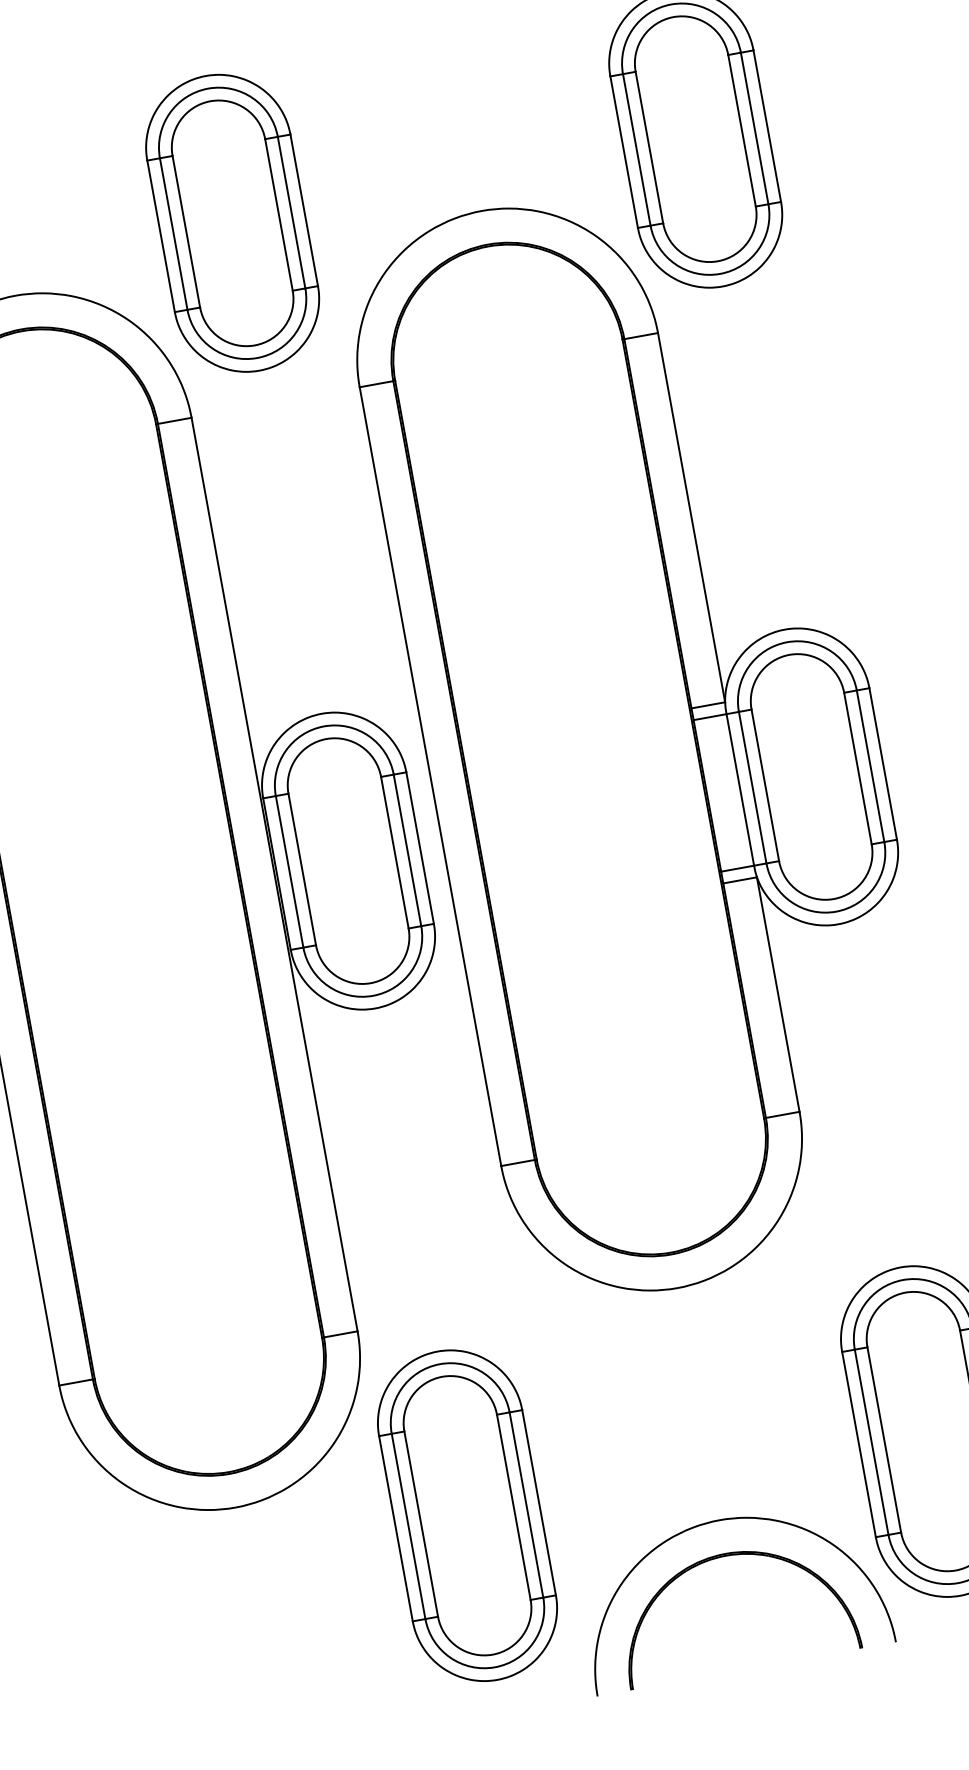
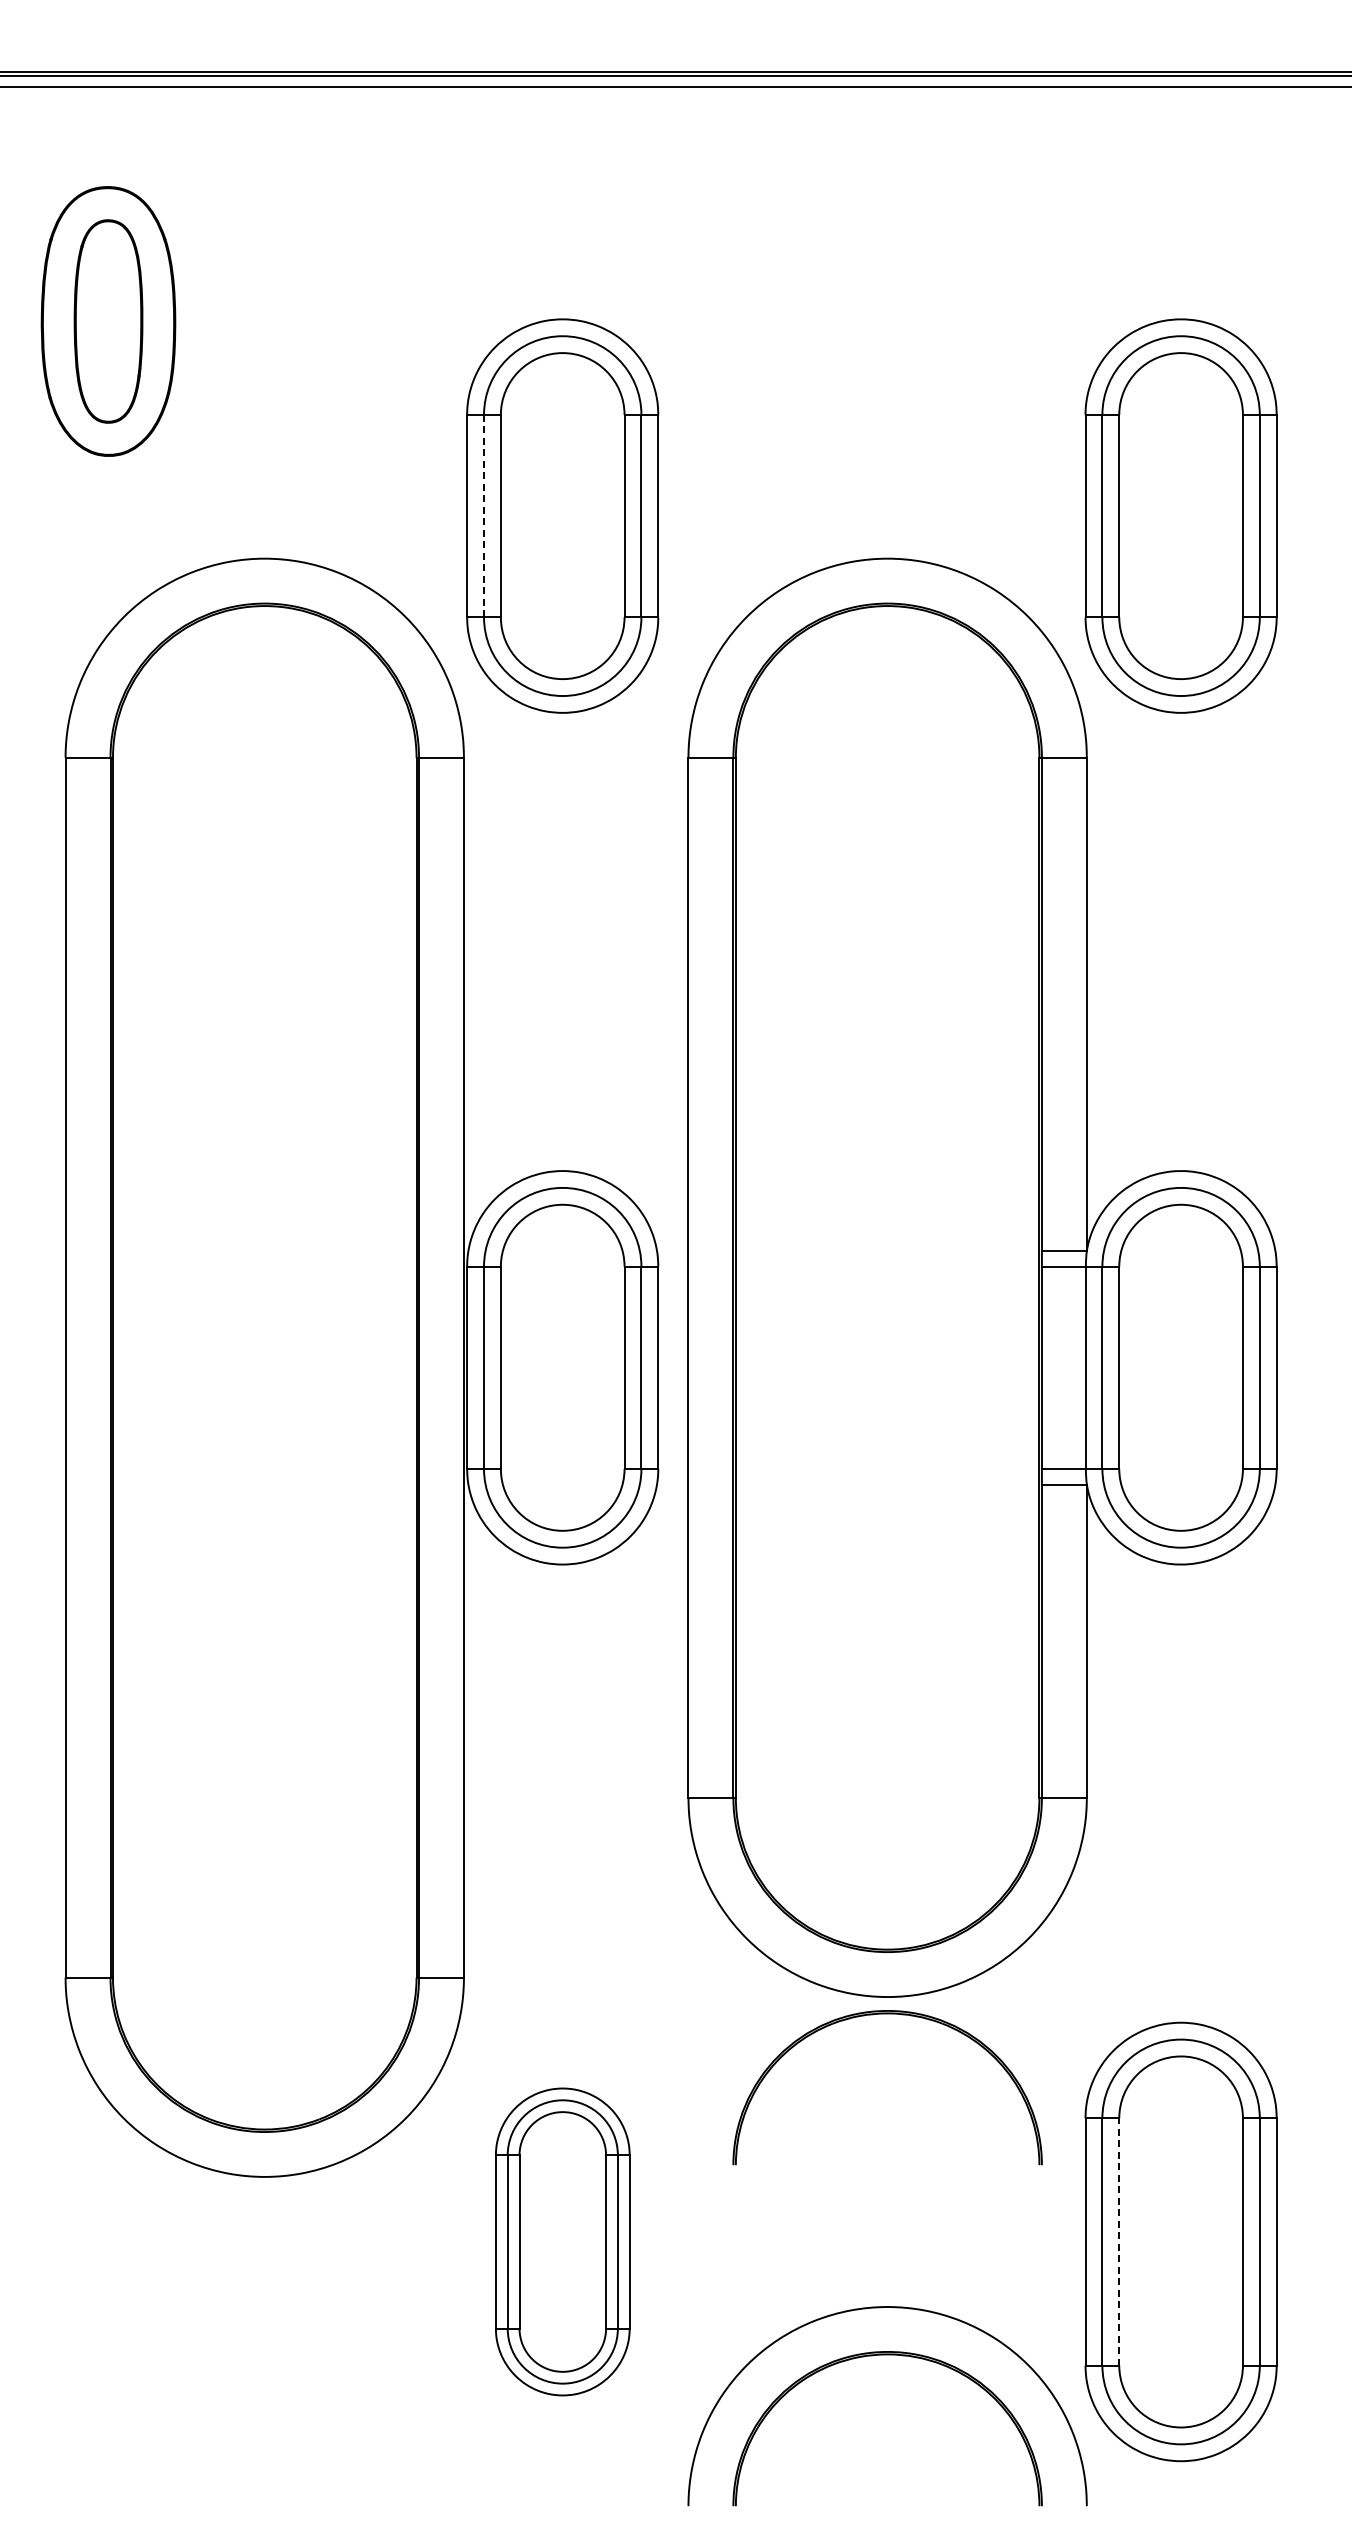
line: (174, 234) -> (484, 516), solid -> dashed
part: (679, 1301) -> (887, 2014), added
line: (884, 1439) -> (1119, 2241), solid -> dashed
part: (467, 1515) -> (562, 2241), size x0.7

